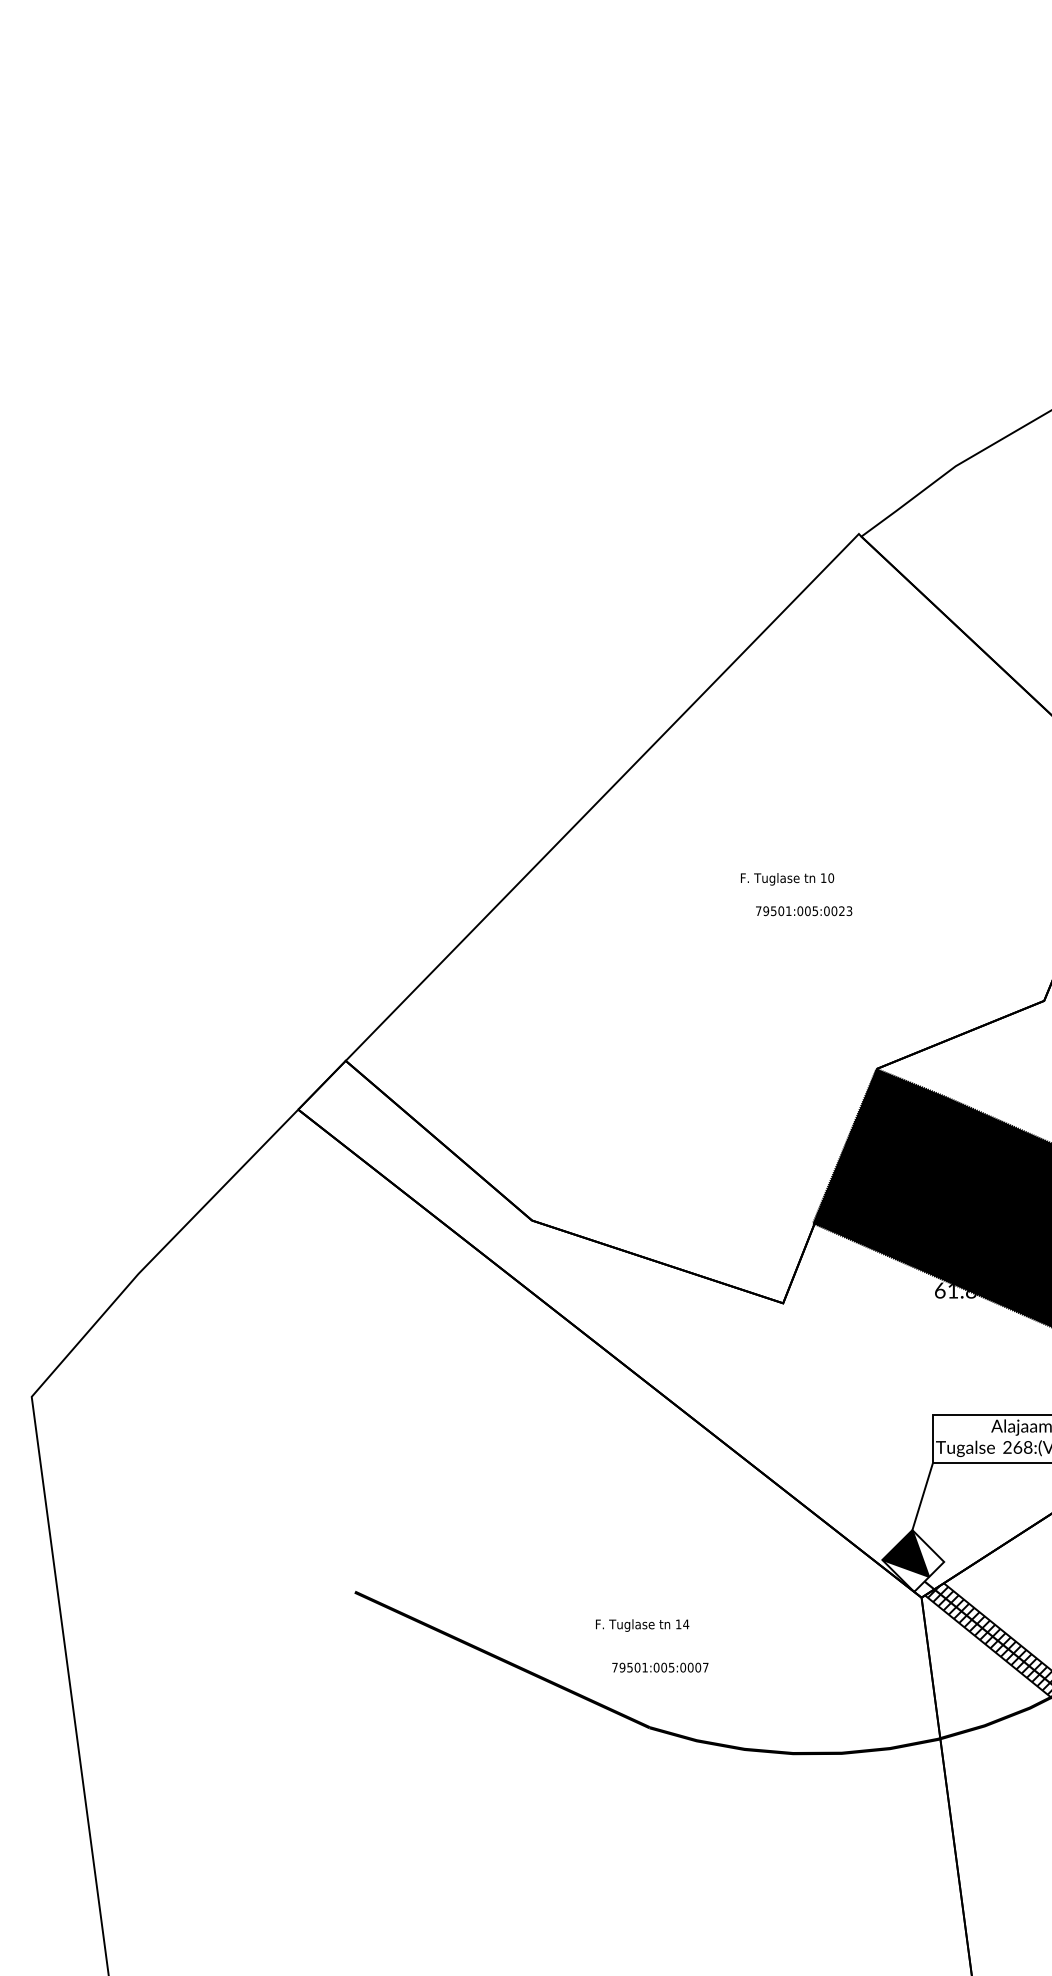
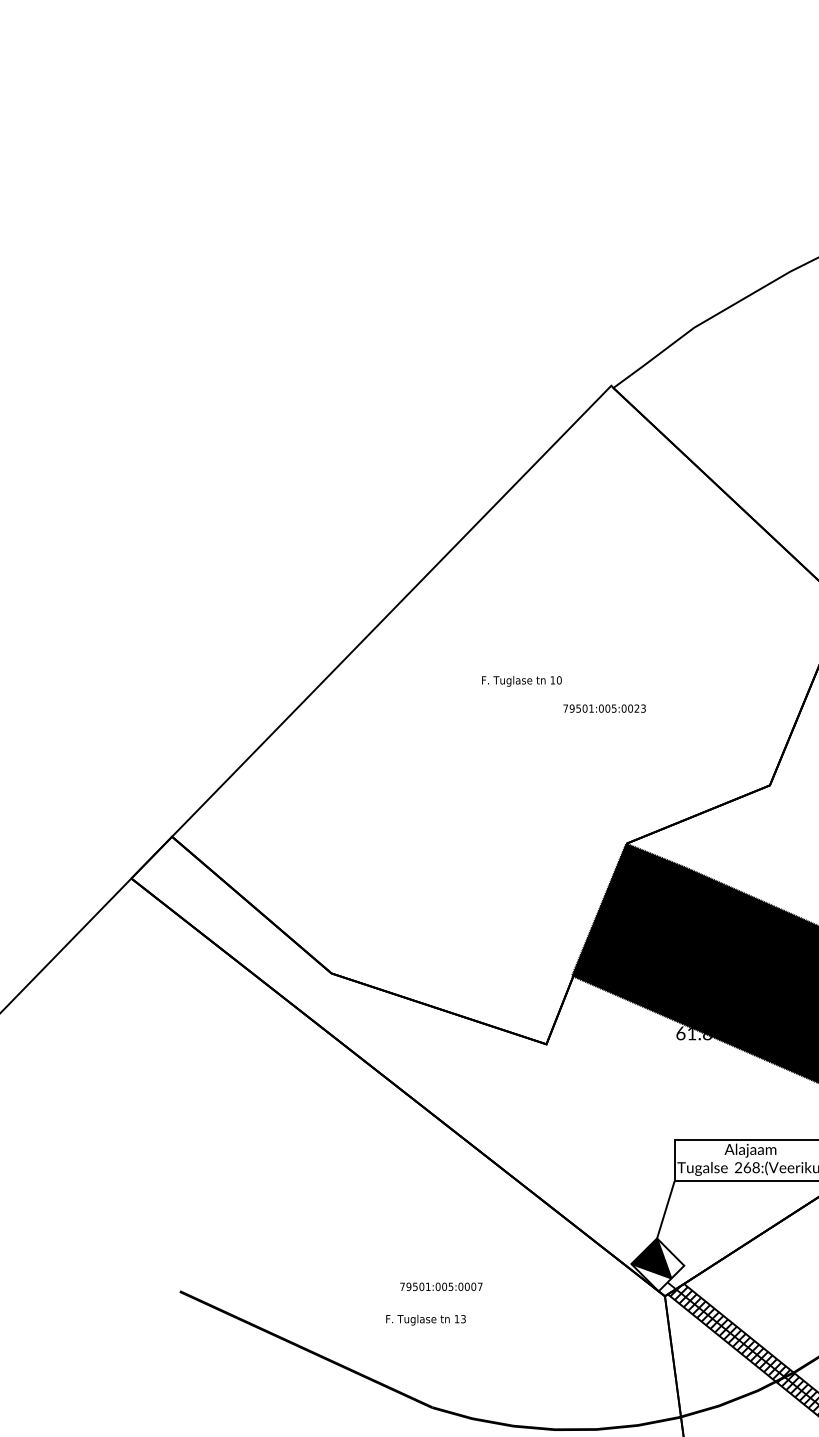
text: (787, 879) -> (521, 681), moved
text: (804, 911) -> (604, 708), moved
text: (686, 1624) -> (463, 1319), 14 -> 13
text: (660, 1667) -> (441, 1286), moved

